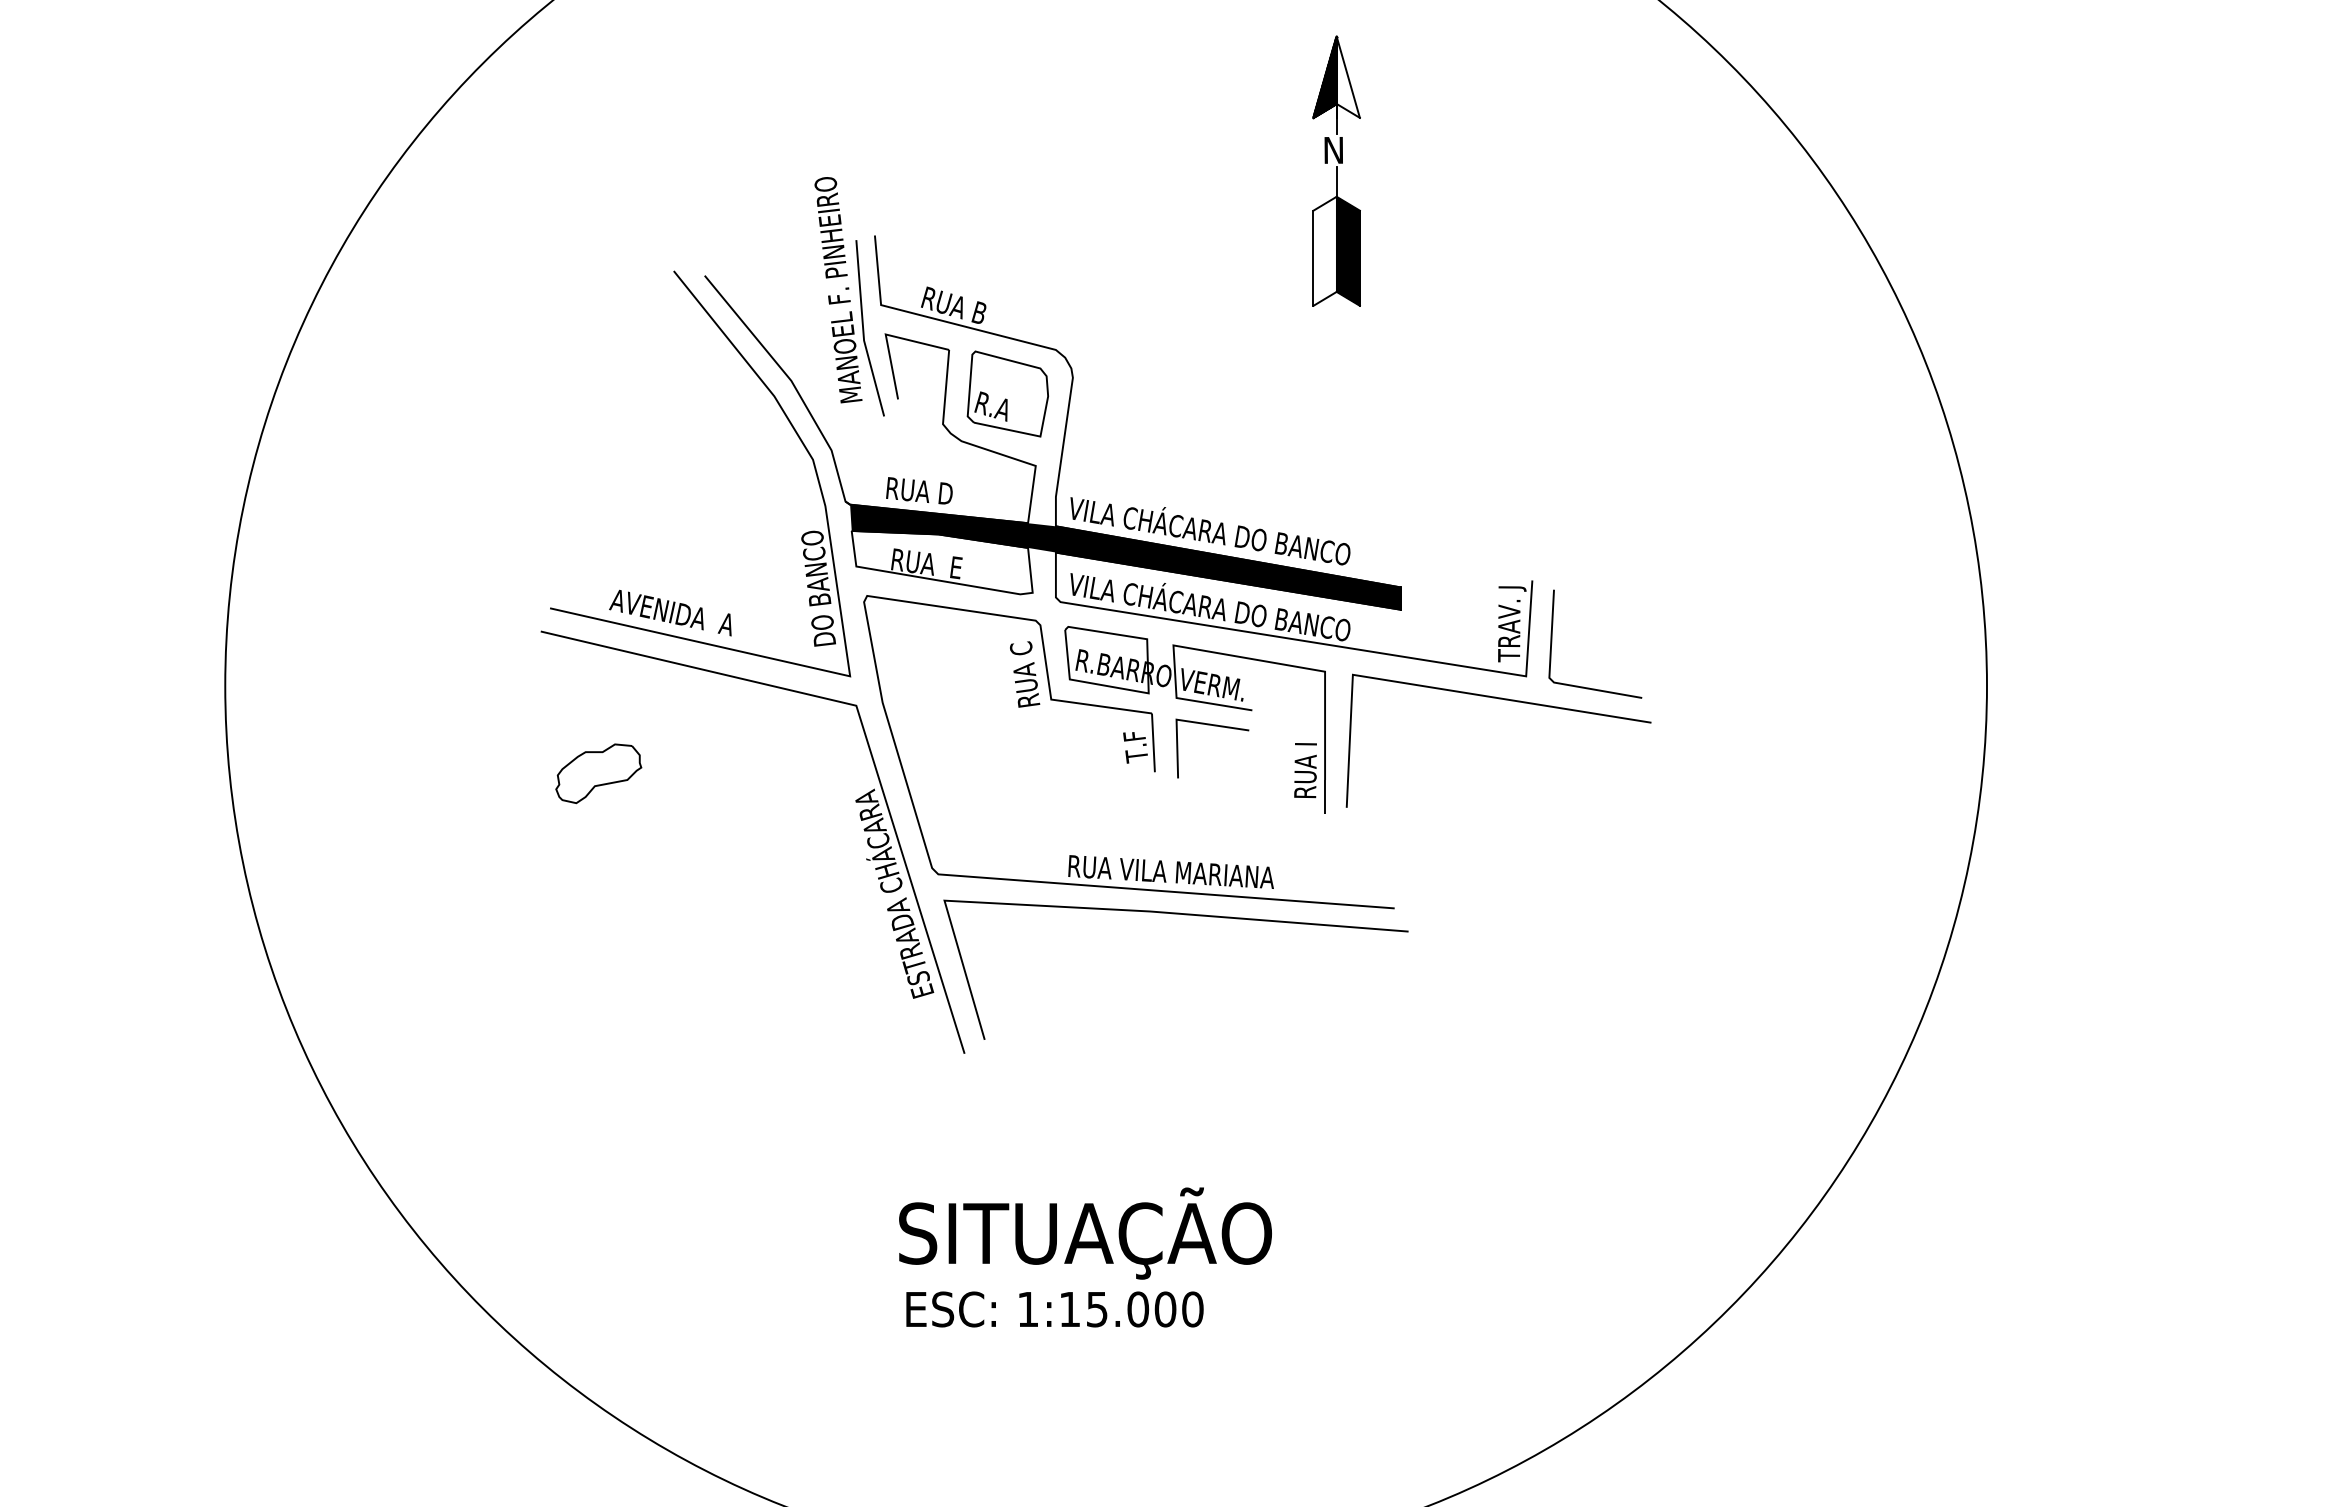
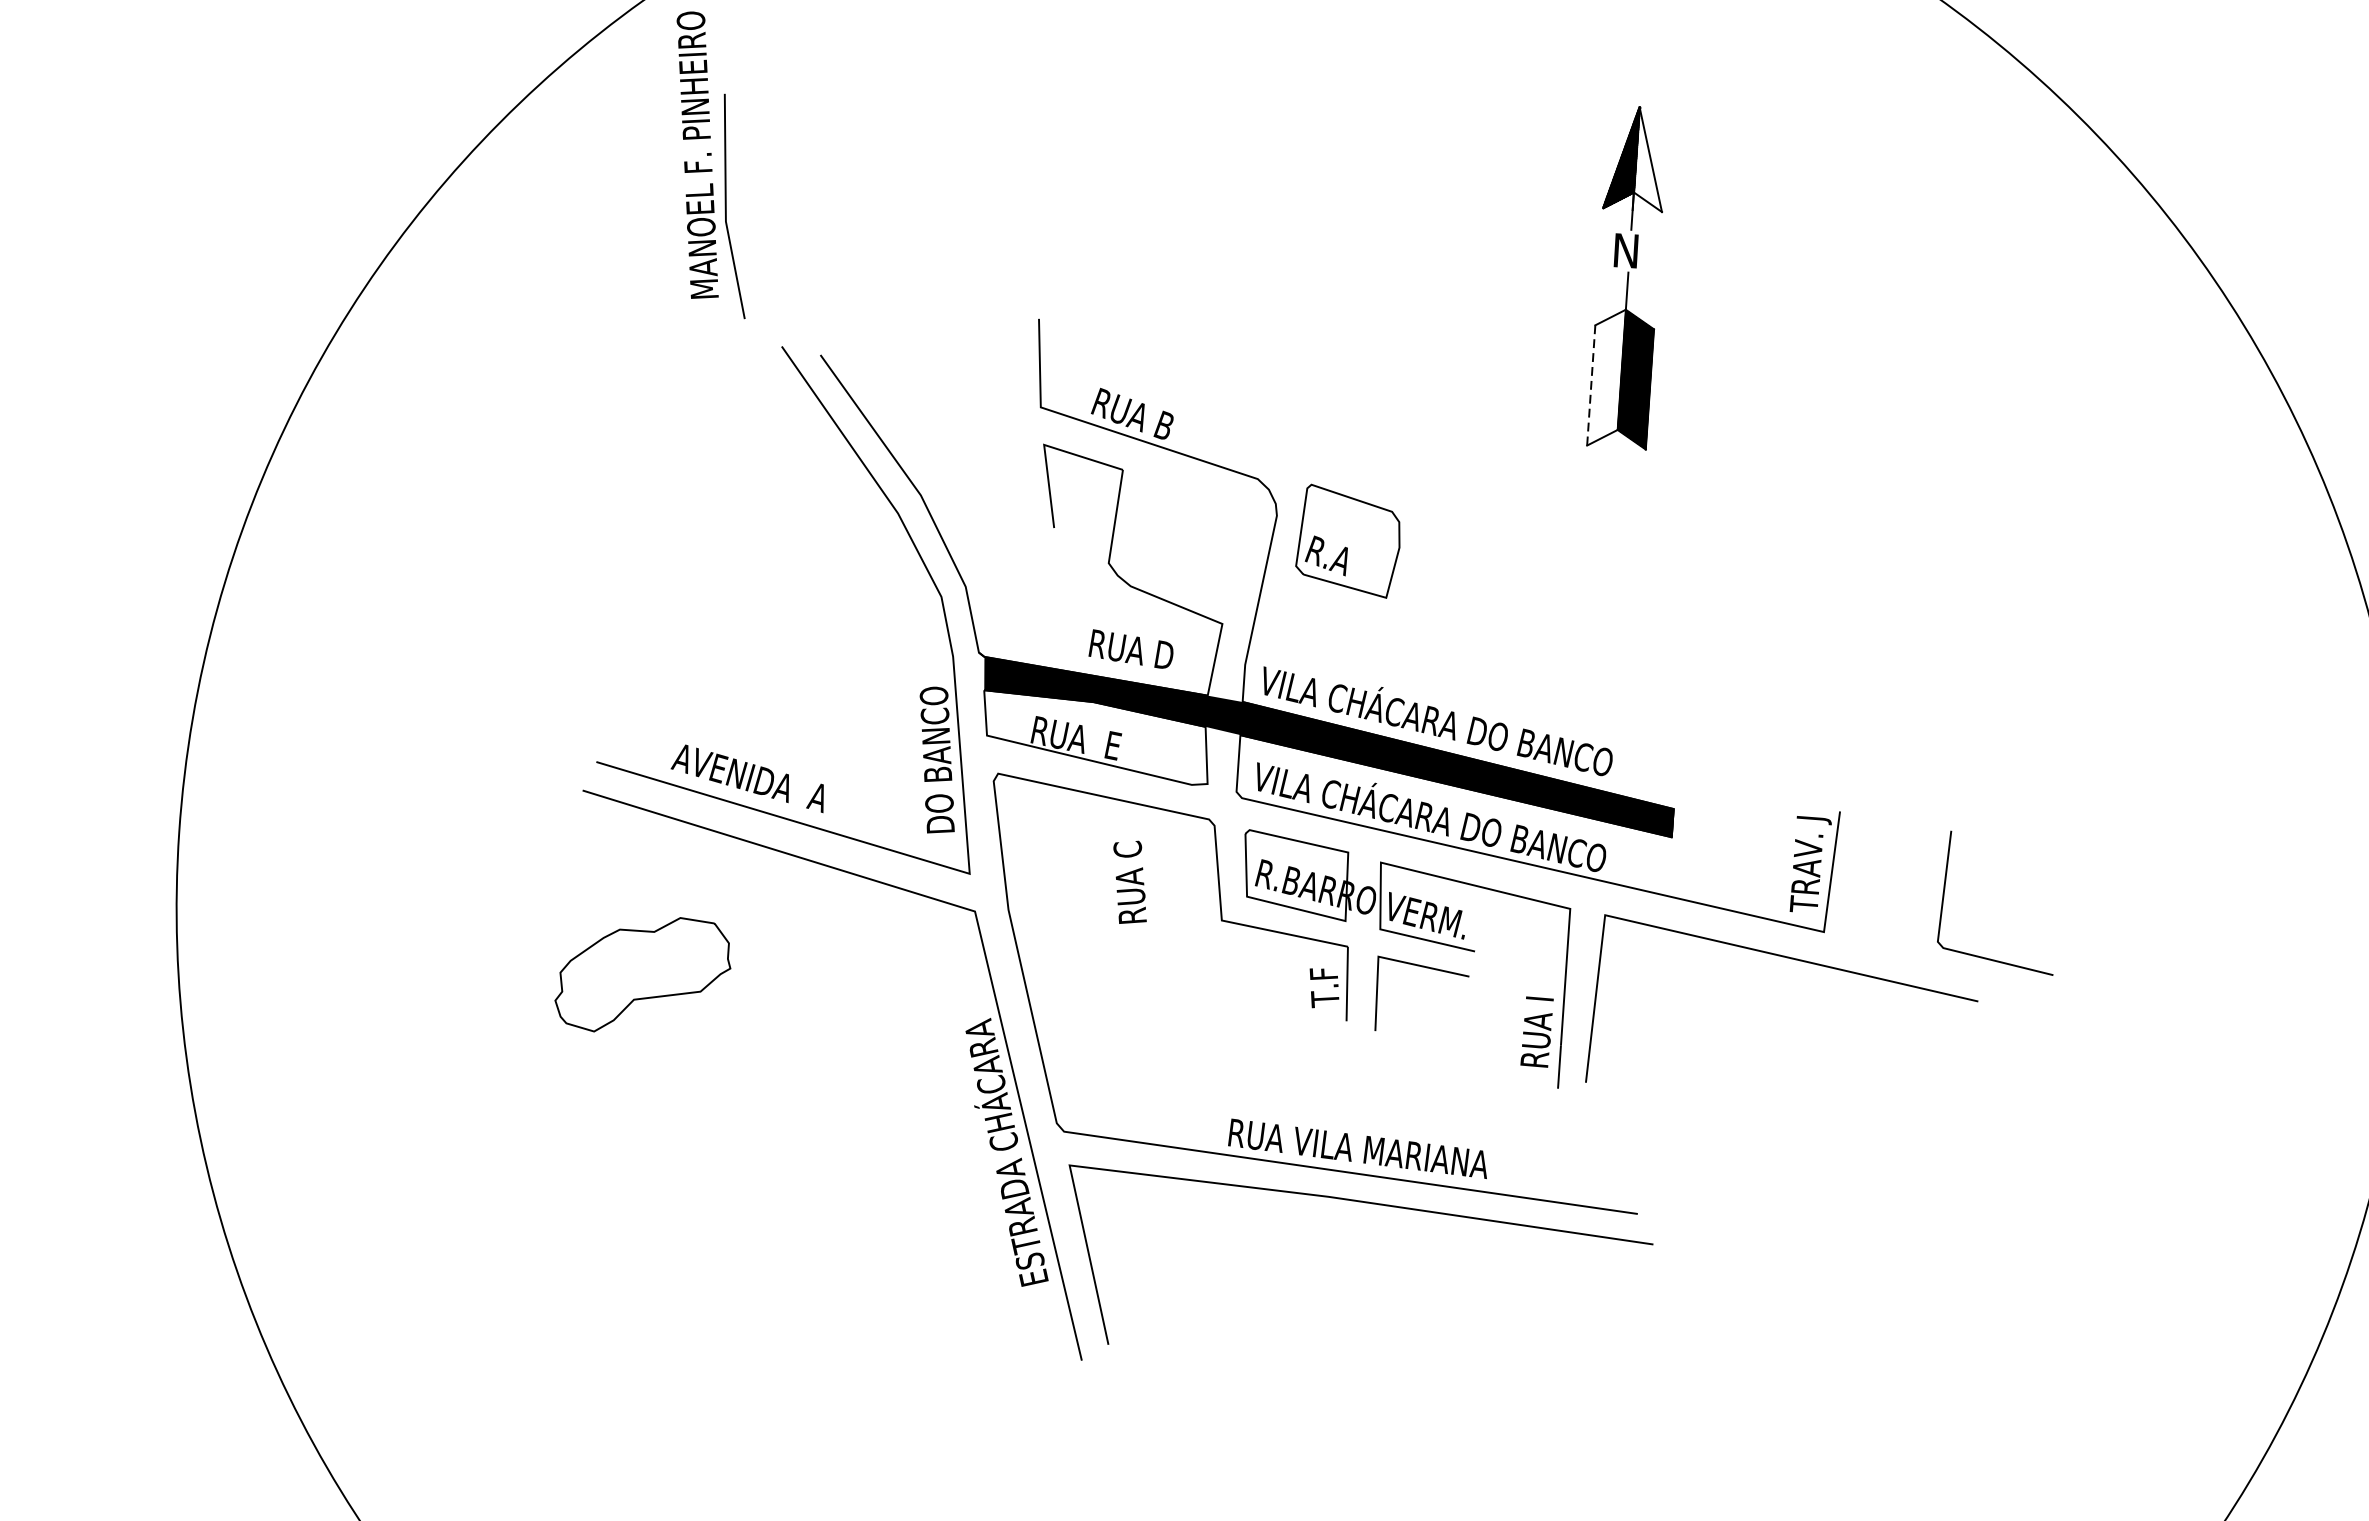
line: (1313, 258) -> (1591, 385), solid -> dashed
part: (849, 296) -> (711, 164), moved
part: (1007, 393) -> (1348, 540), moved
text: (919, 490) -> (1131, 648), moved
line: (1552, 643) -> (1944, 898), moved
text: (1025, 674) -> (1130, 882), moved
part: (598, 773) -> (643, 974), size x1.6

